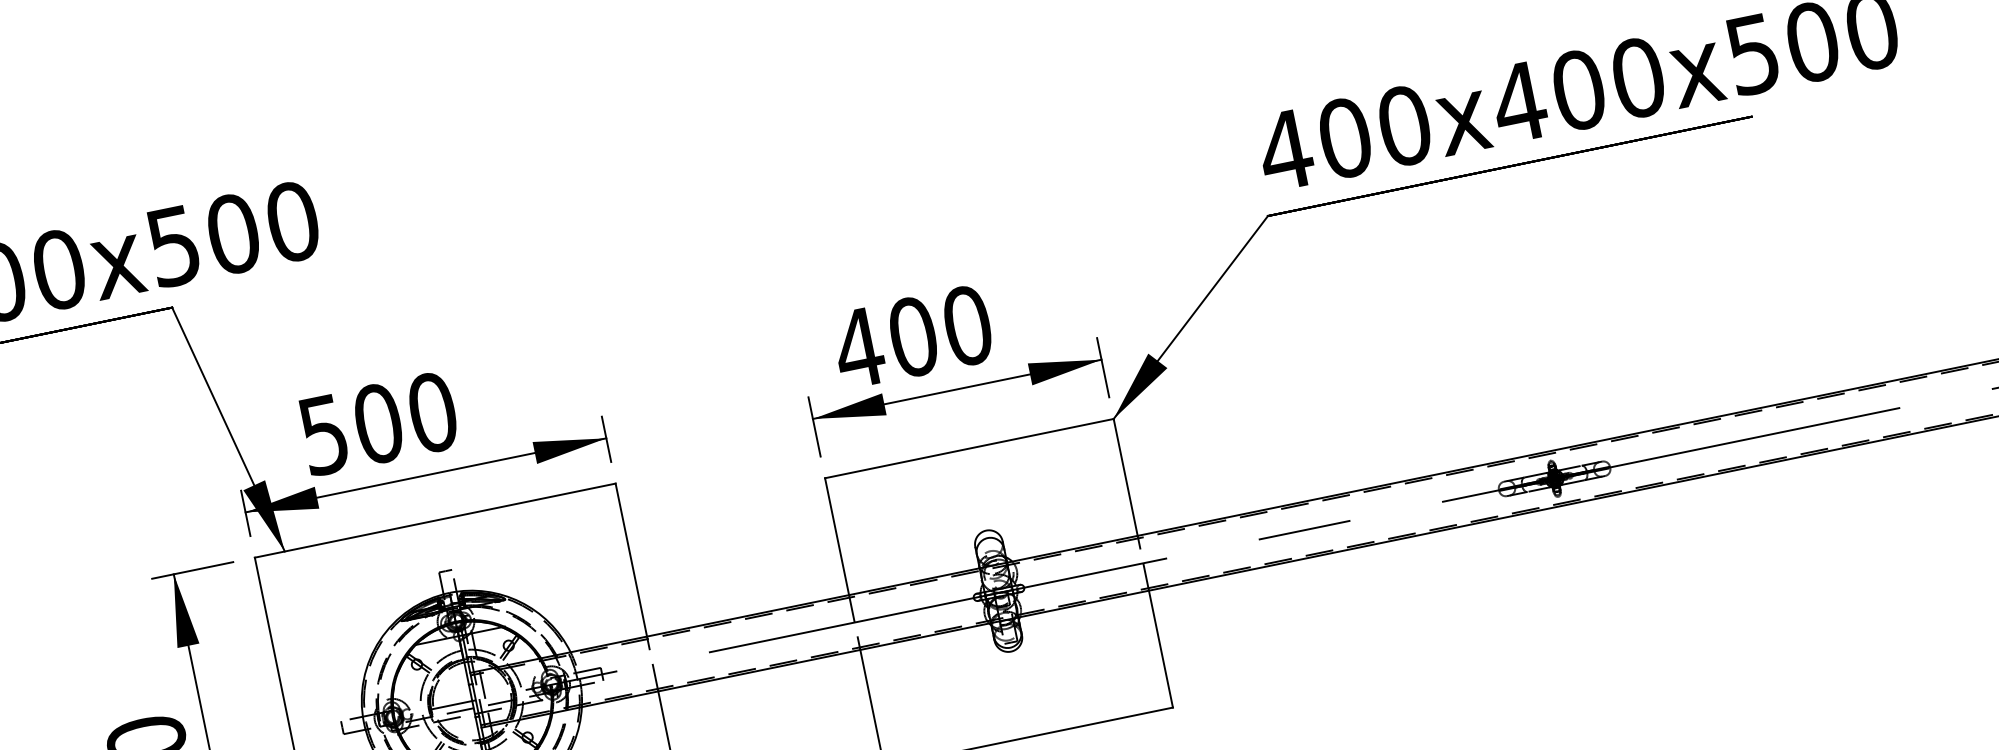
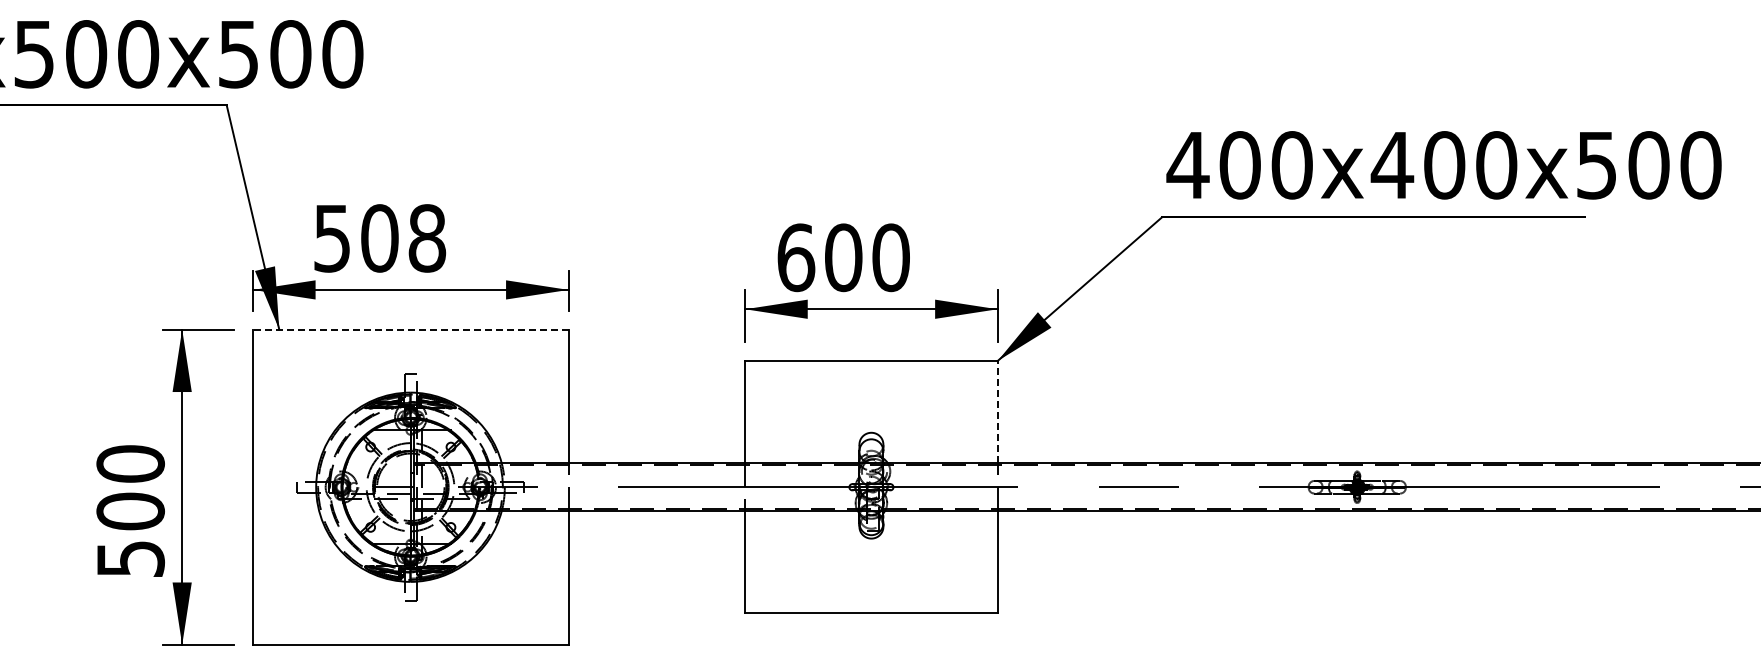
text: (858, 347) -> (795, 257), 400 -> 600
text: (432, 412) -> (427, 238), 500 -> 508
line: (1125, 476) -> (997, 411), solid -> dashed
line: (434, 520) -> (410, 329), solid -> dashed

